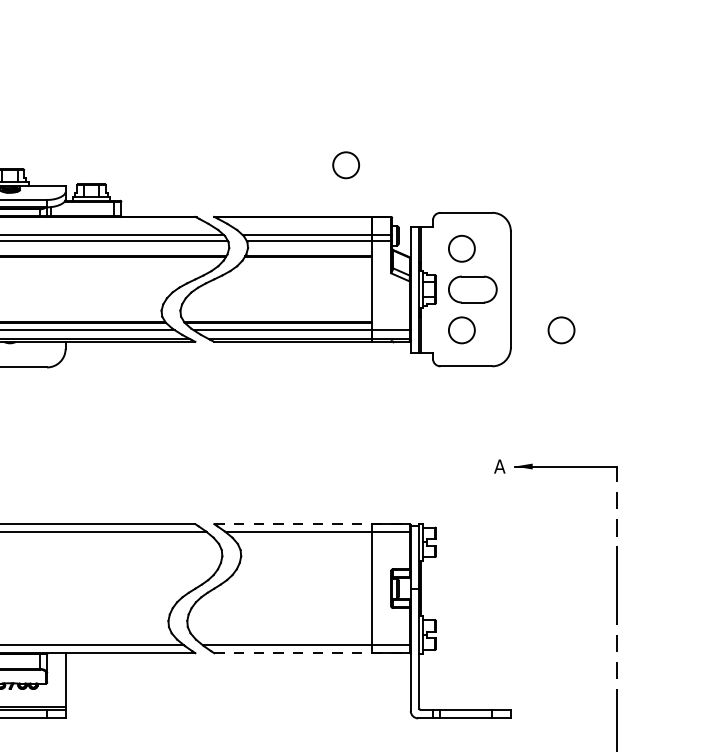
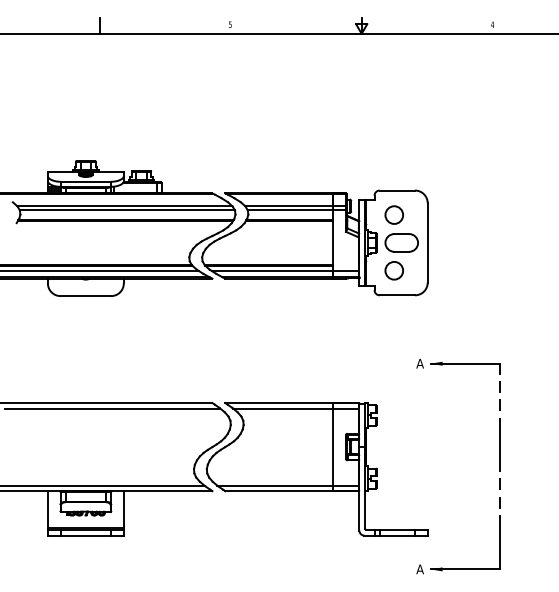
circle: (344, 164) -> (314, 157), removed
circle: (560, 329) -> (461, 270), removed
line: (311, 524) -> (291, 403), dashed -> solid
line: (311, 653) -> (291, 491), dashed -> solid

